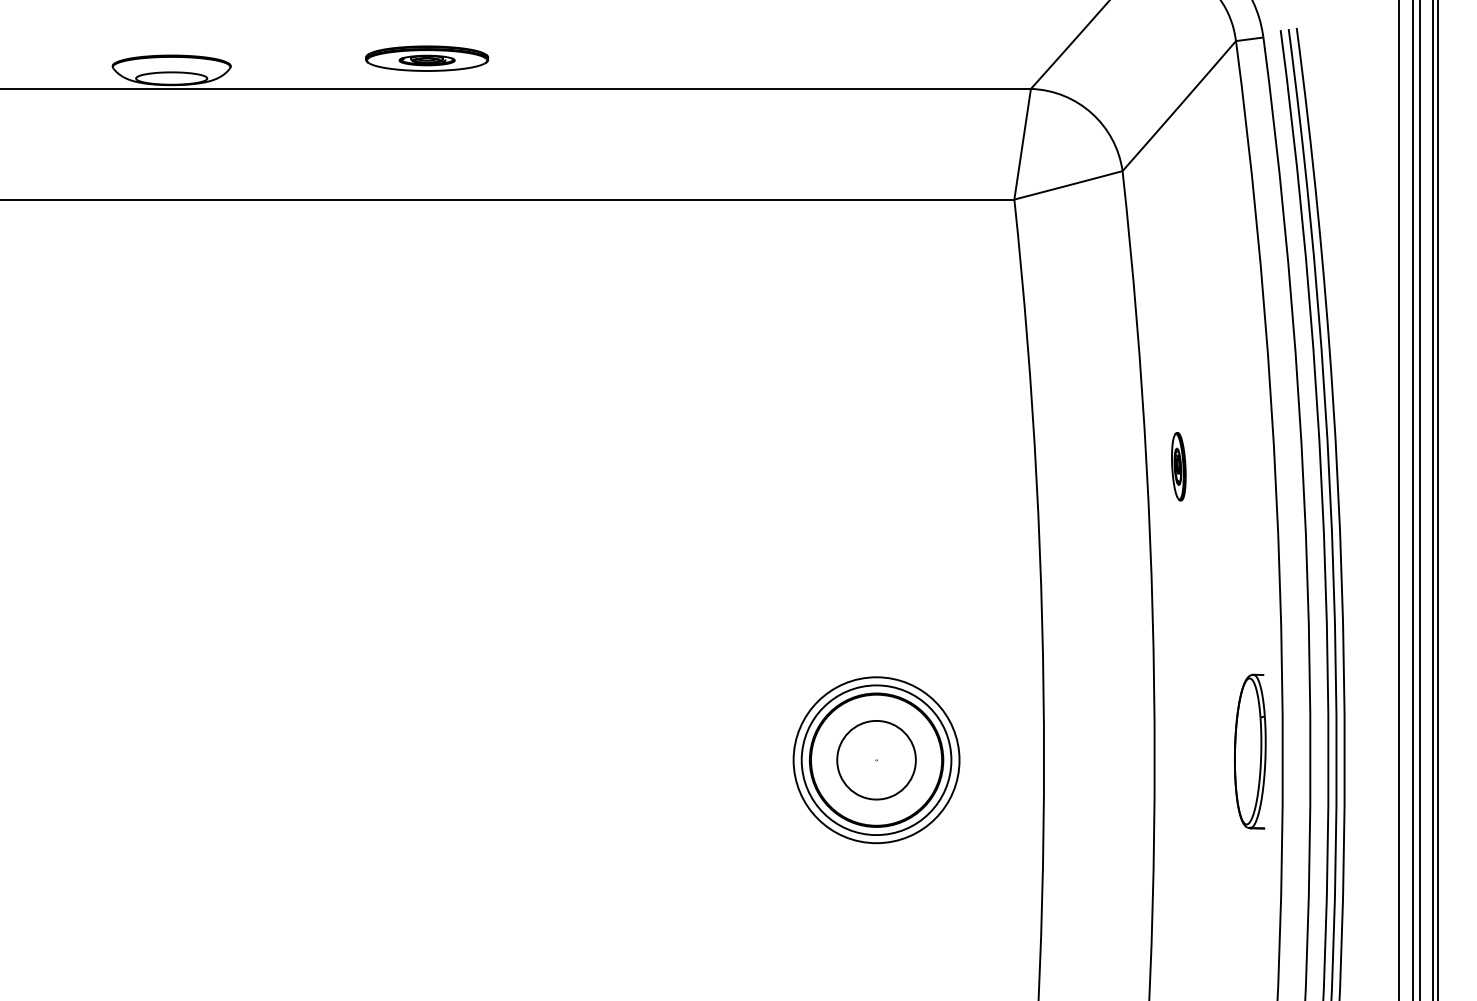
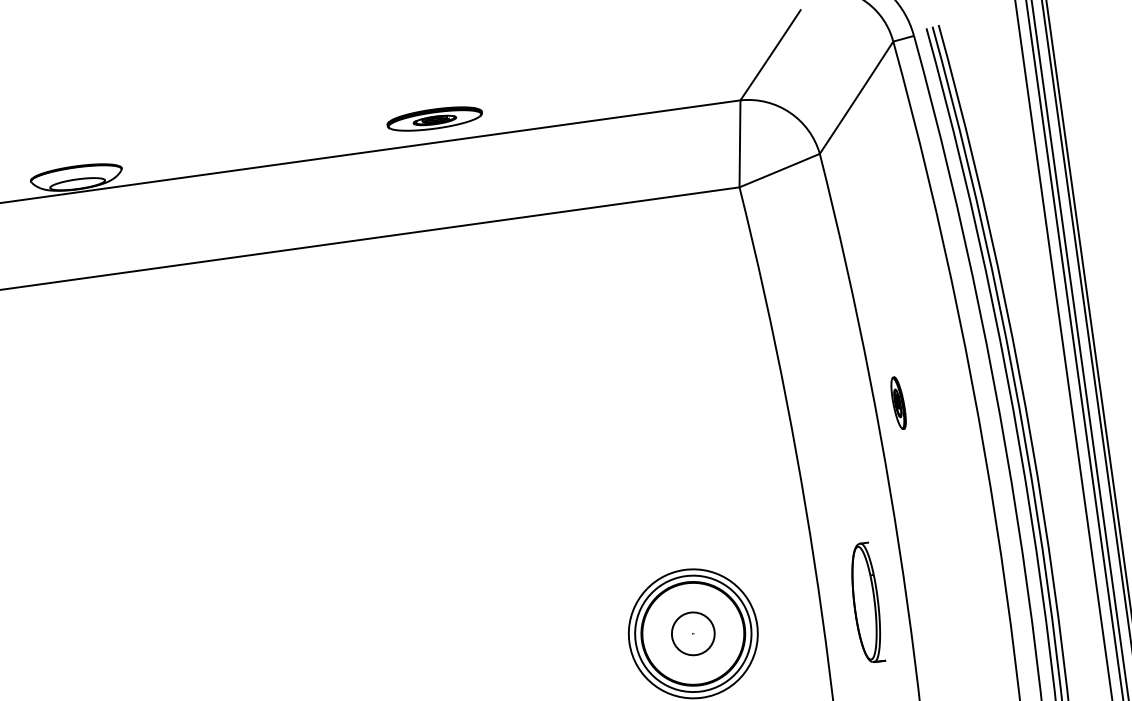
part: (427, 58) -> (434, 118), moved
part: (1178, 466) -> (898, 403), moved
part: (1250, 751) -> (866, 602), moved
circle: (876, 759) -> (693, 633), size x0.7

